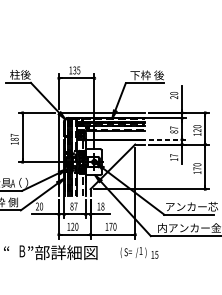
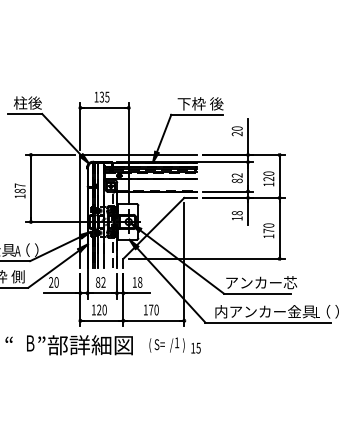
text: (173, 128) -> (236, 175), 87 -> 82
line: (167, 139) -> (228, 191), dashed -> solid
text: (174, 155) -> (237, 213), 17 -> 18
text: (75, 206) -> (103, 282), 87 -> 82
text: (139, 252) -> (174, 345), moved

